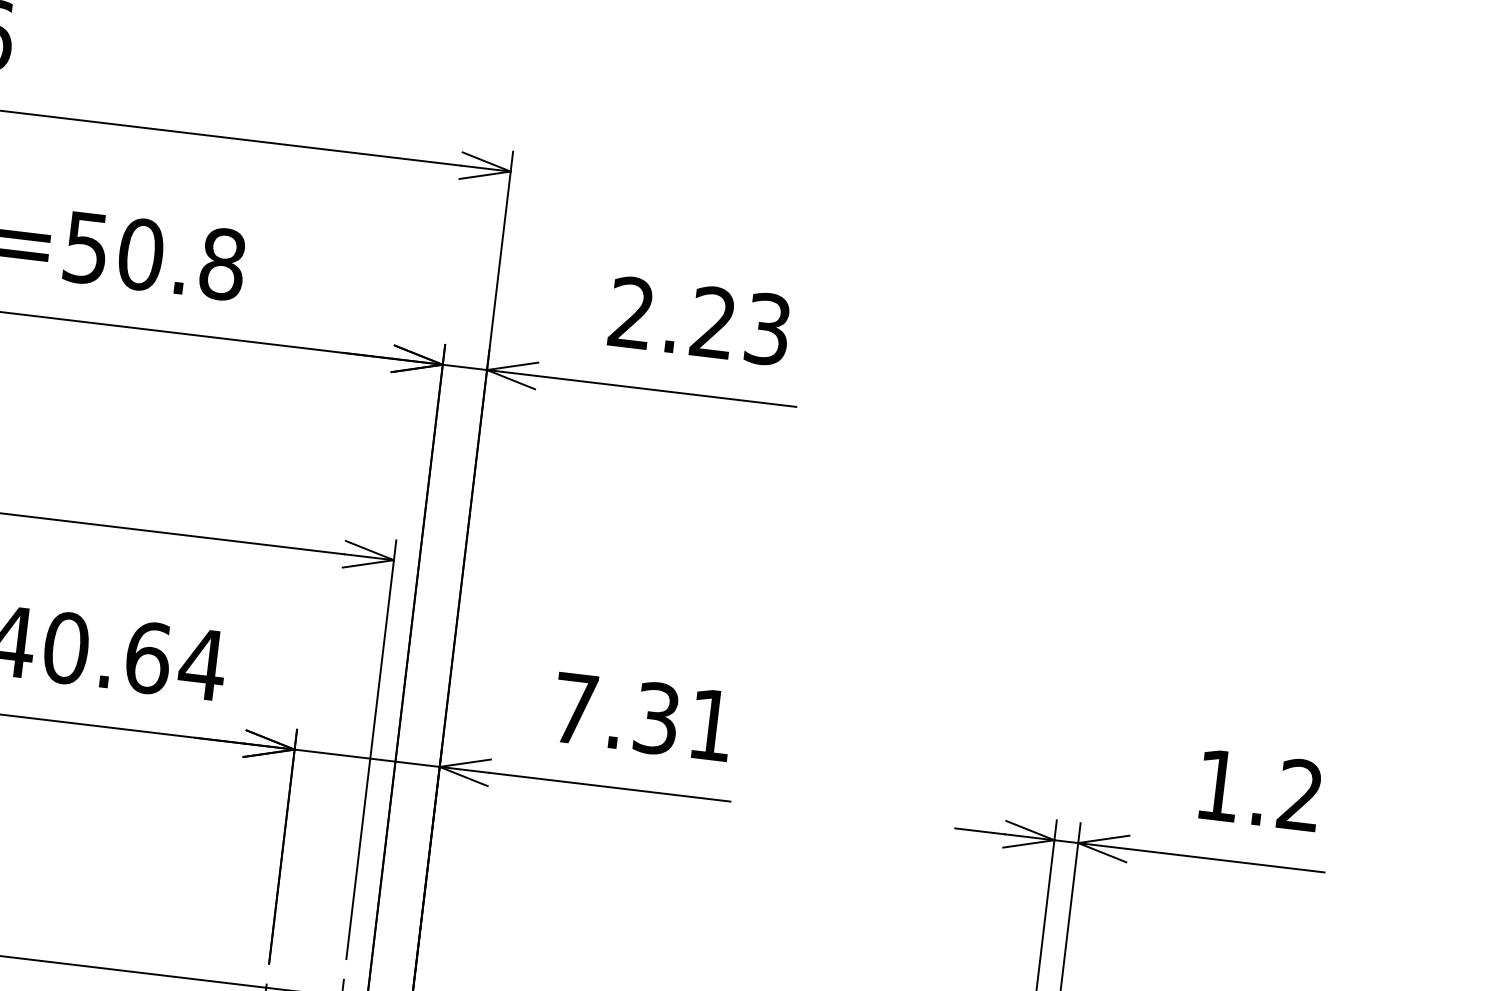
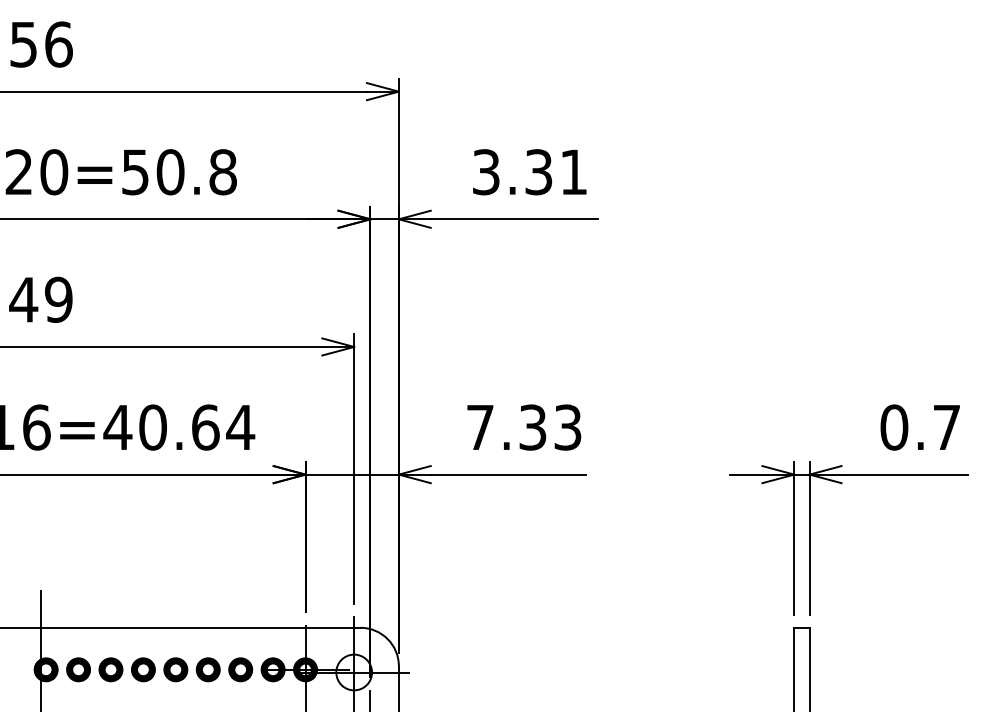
text: (700, 321) -> (530, 172), 2.23 -> 3.31
text: (710, 724) -> (567, 427), 7.31 -> 7.33
text: (1257, 790) -> (919, 427), 1.2 -> 0.7

